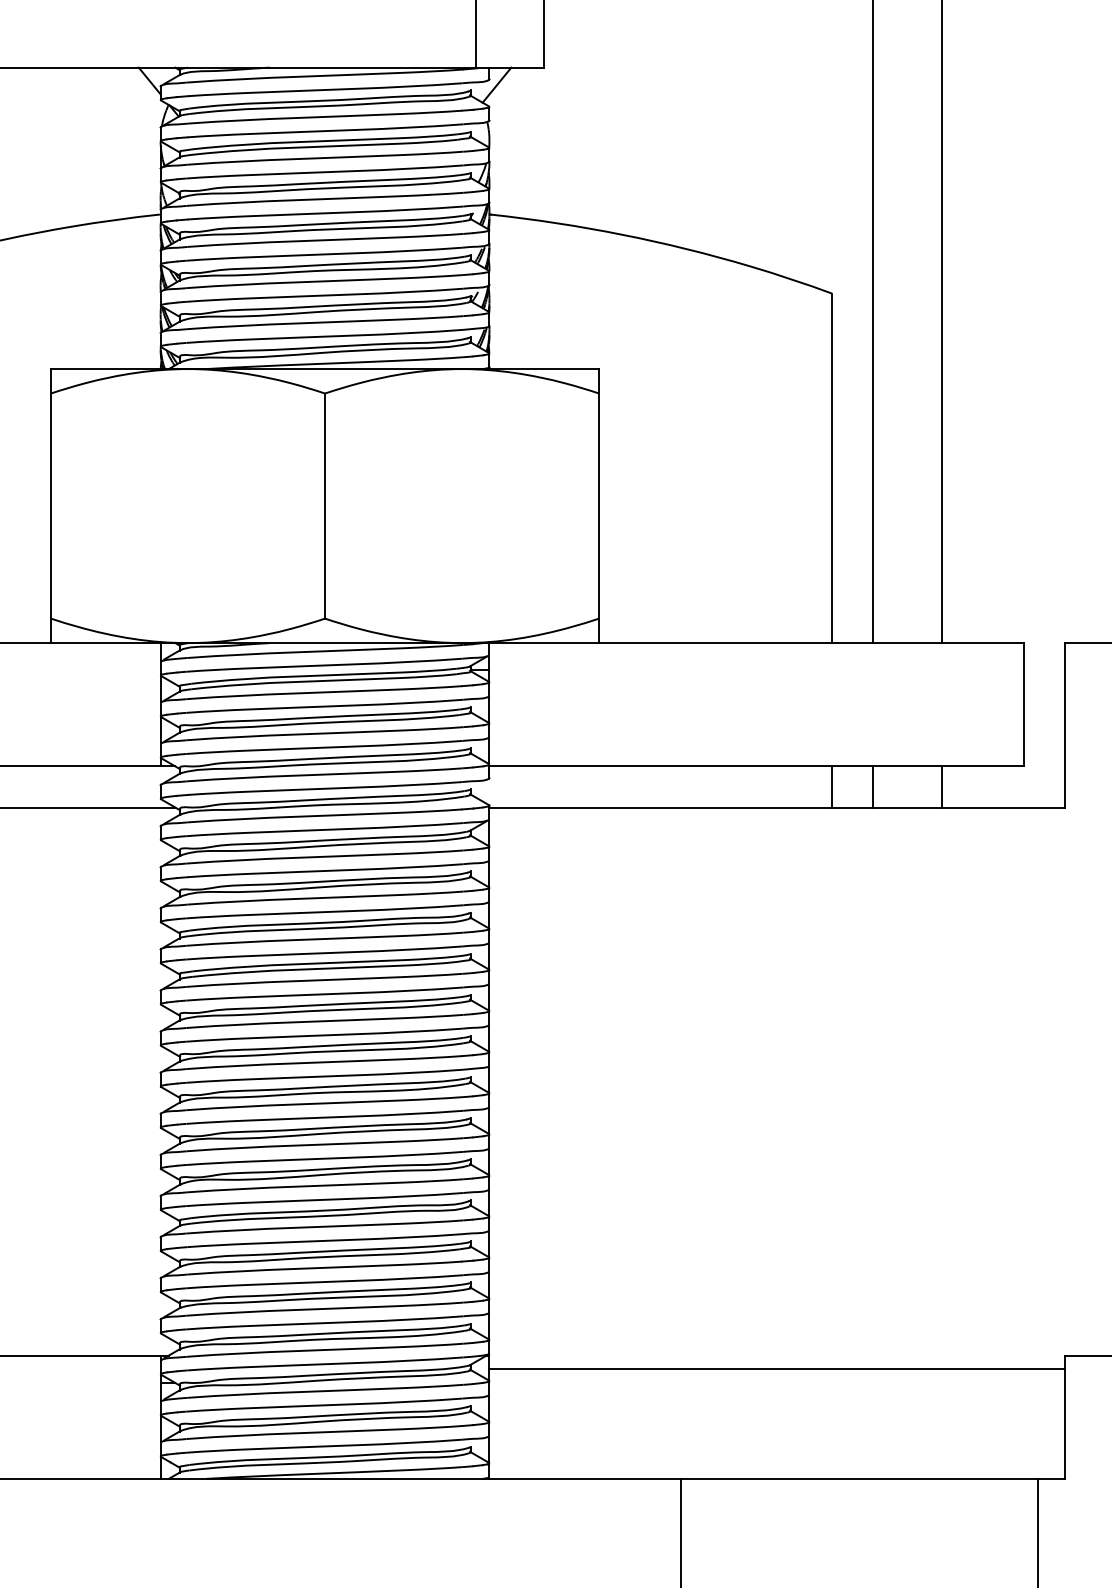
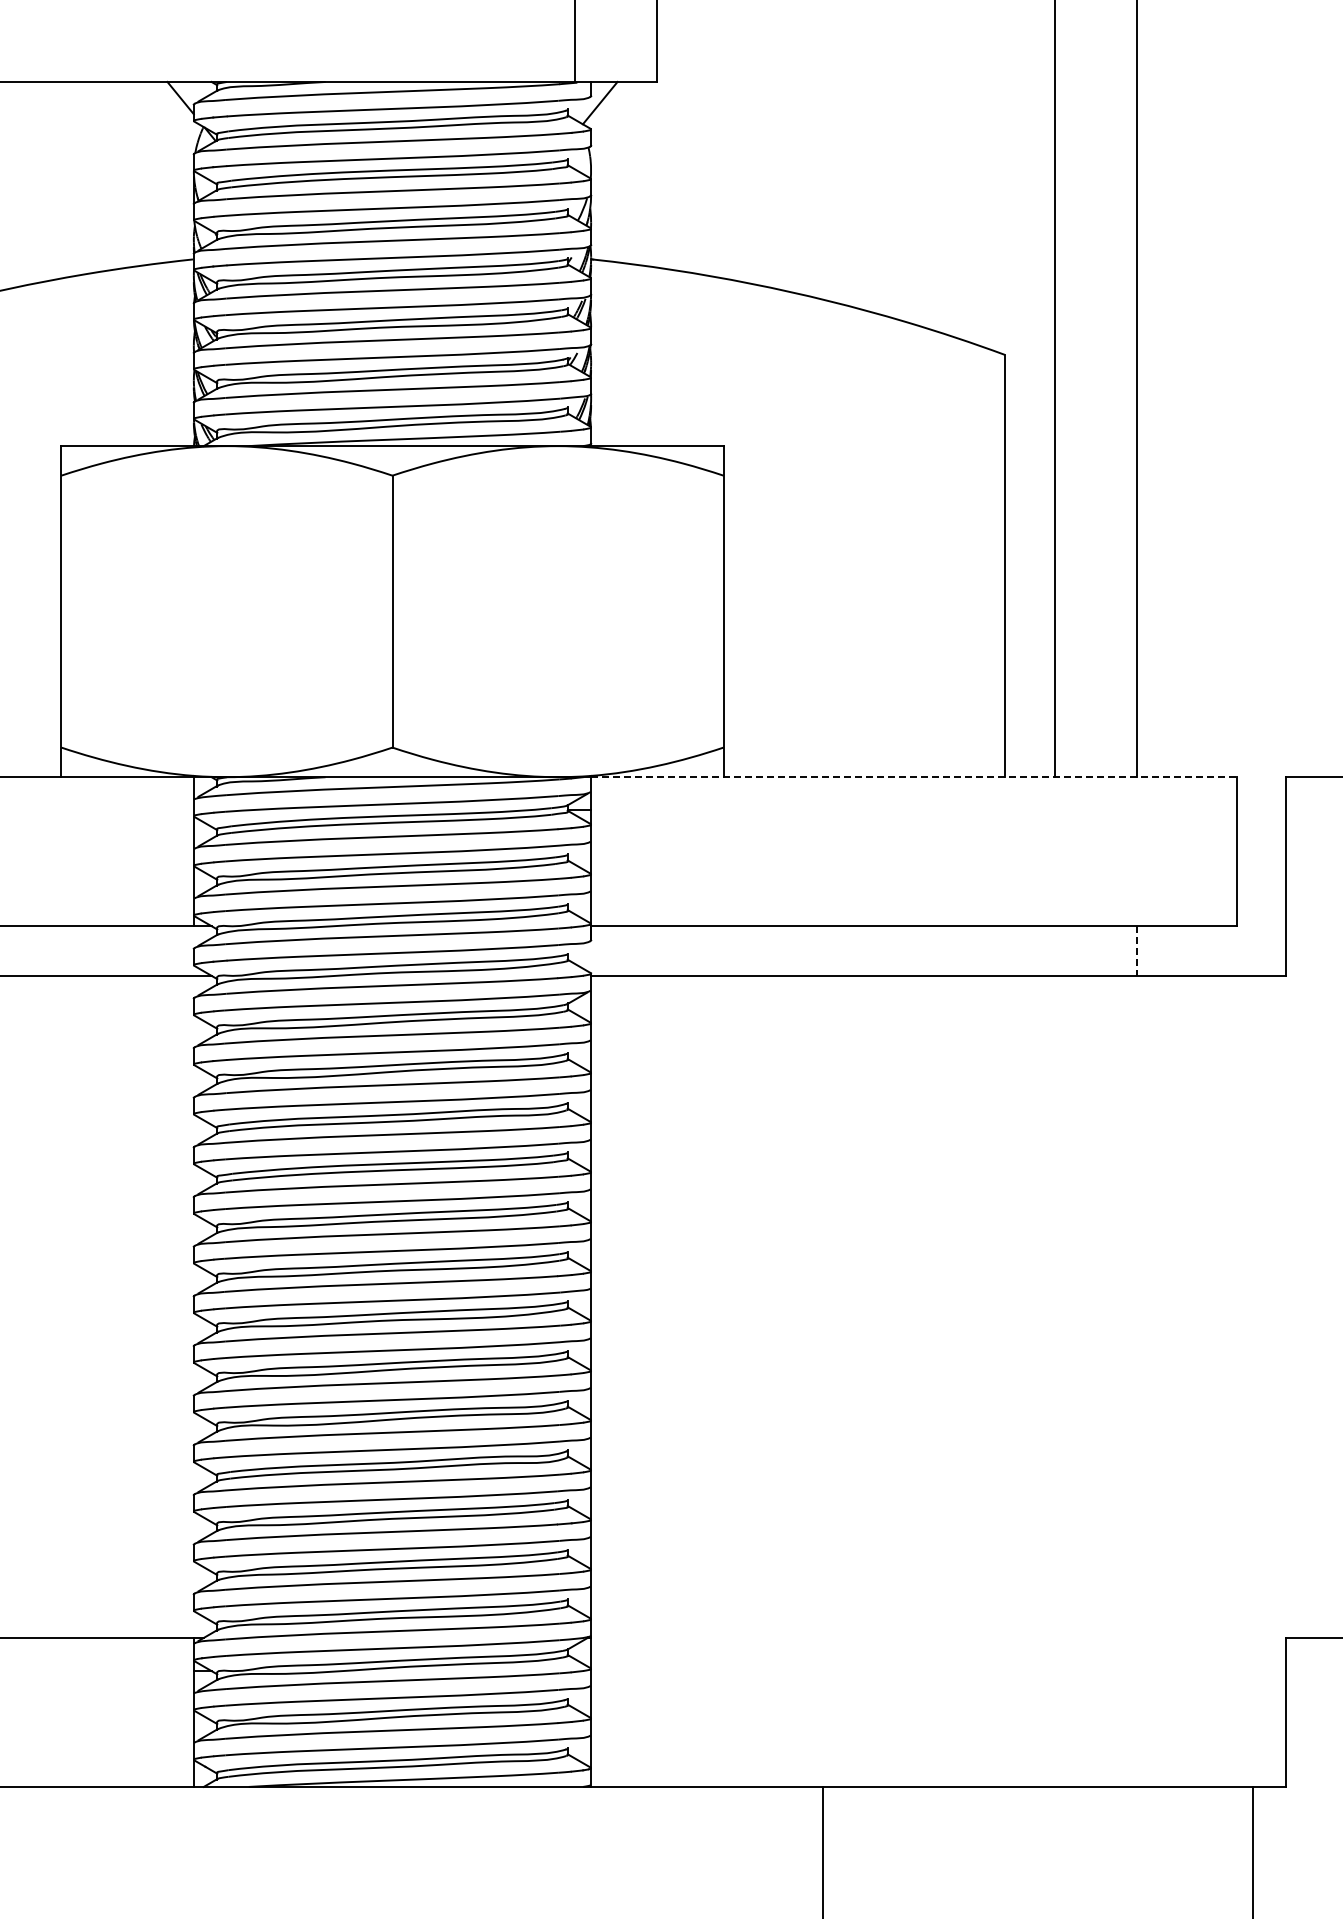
line: (756, 643) -> (913, 777), solid -> dashed
line: (831, 786) -> (1004, 950), removed
line: (873, 786) -> (1054, 950), removed
line: (941, 787) -> (1137, 951), solid -> dashed
line: (776, 1369) -> (938, 1654), removed

